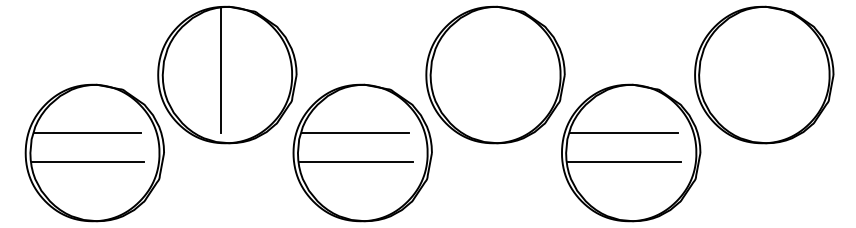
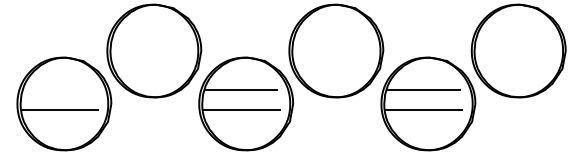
line: (220, 69) -> (149, 47), removed
line: (87, 133) -> (59, 90), removed

